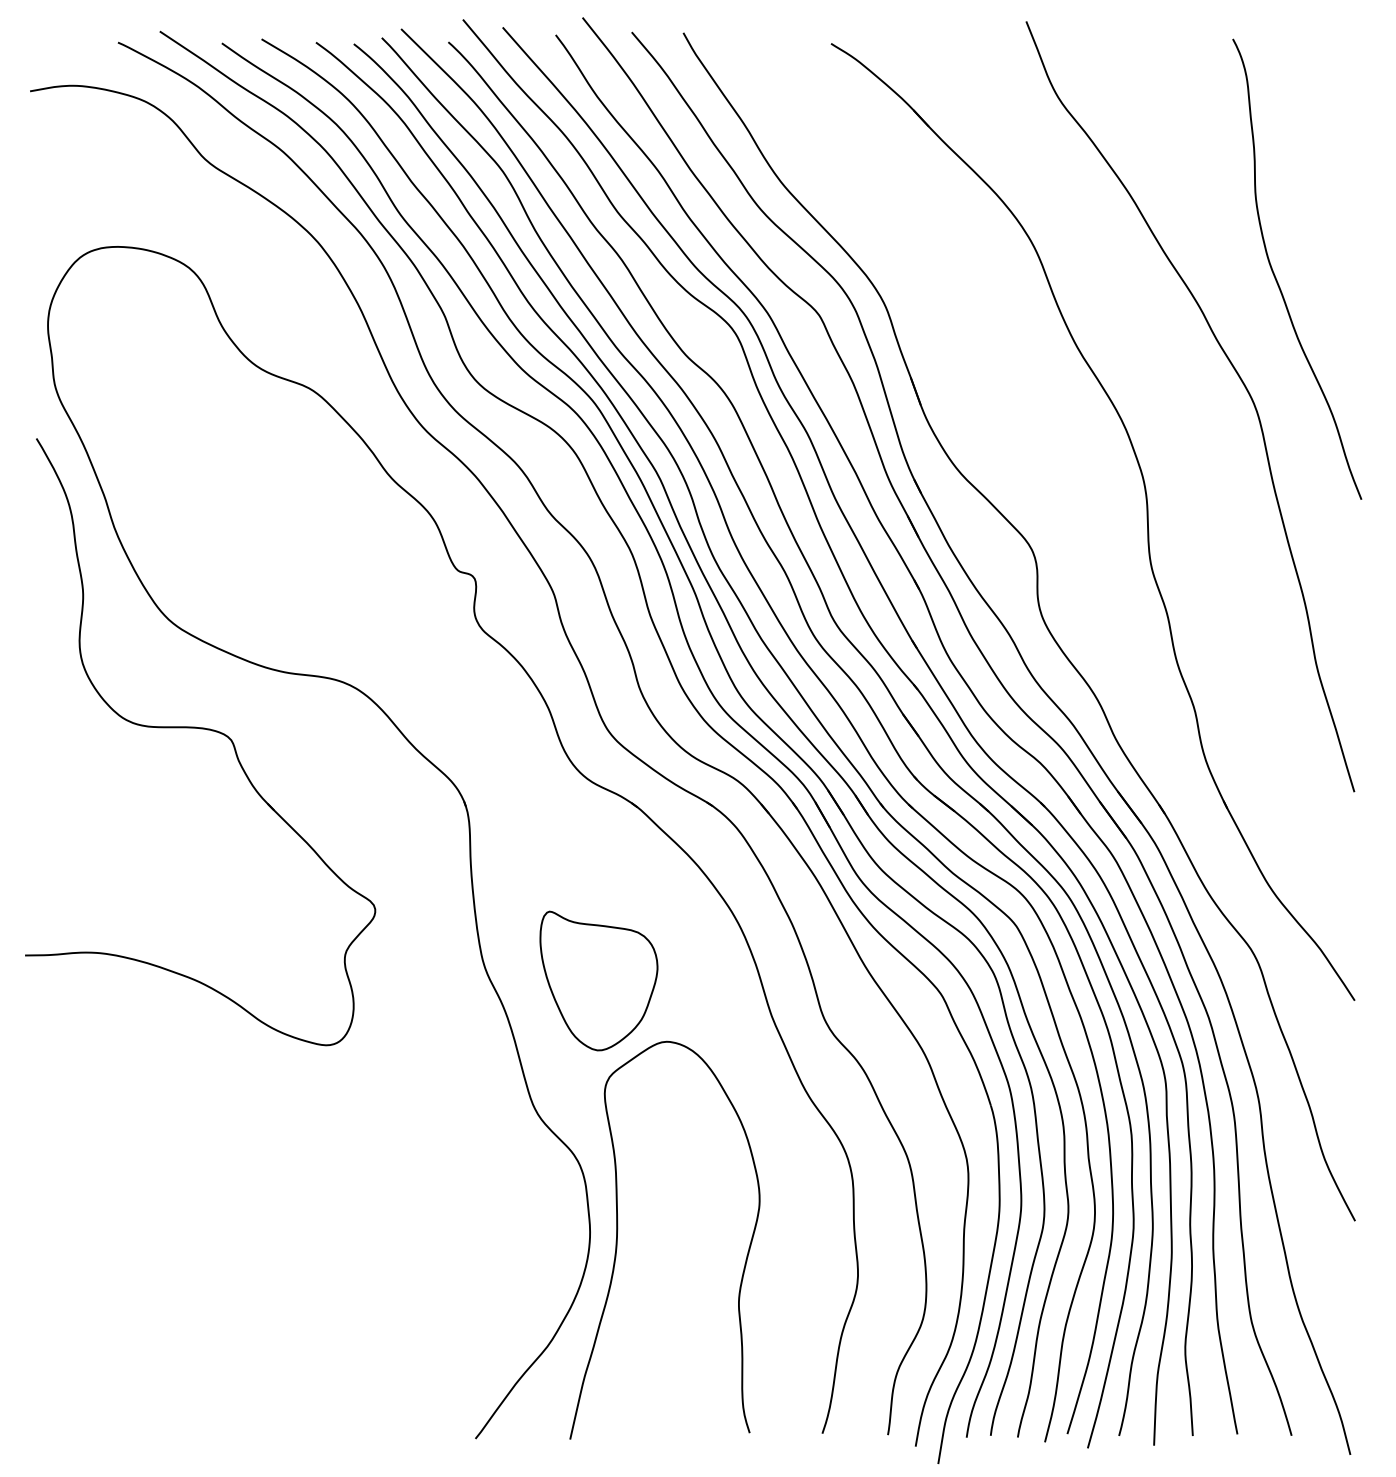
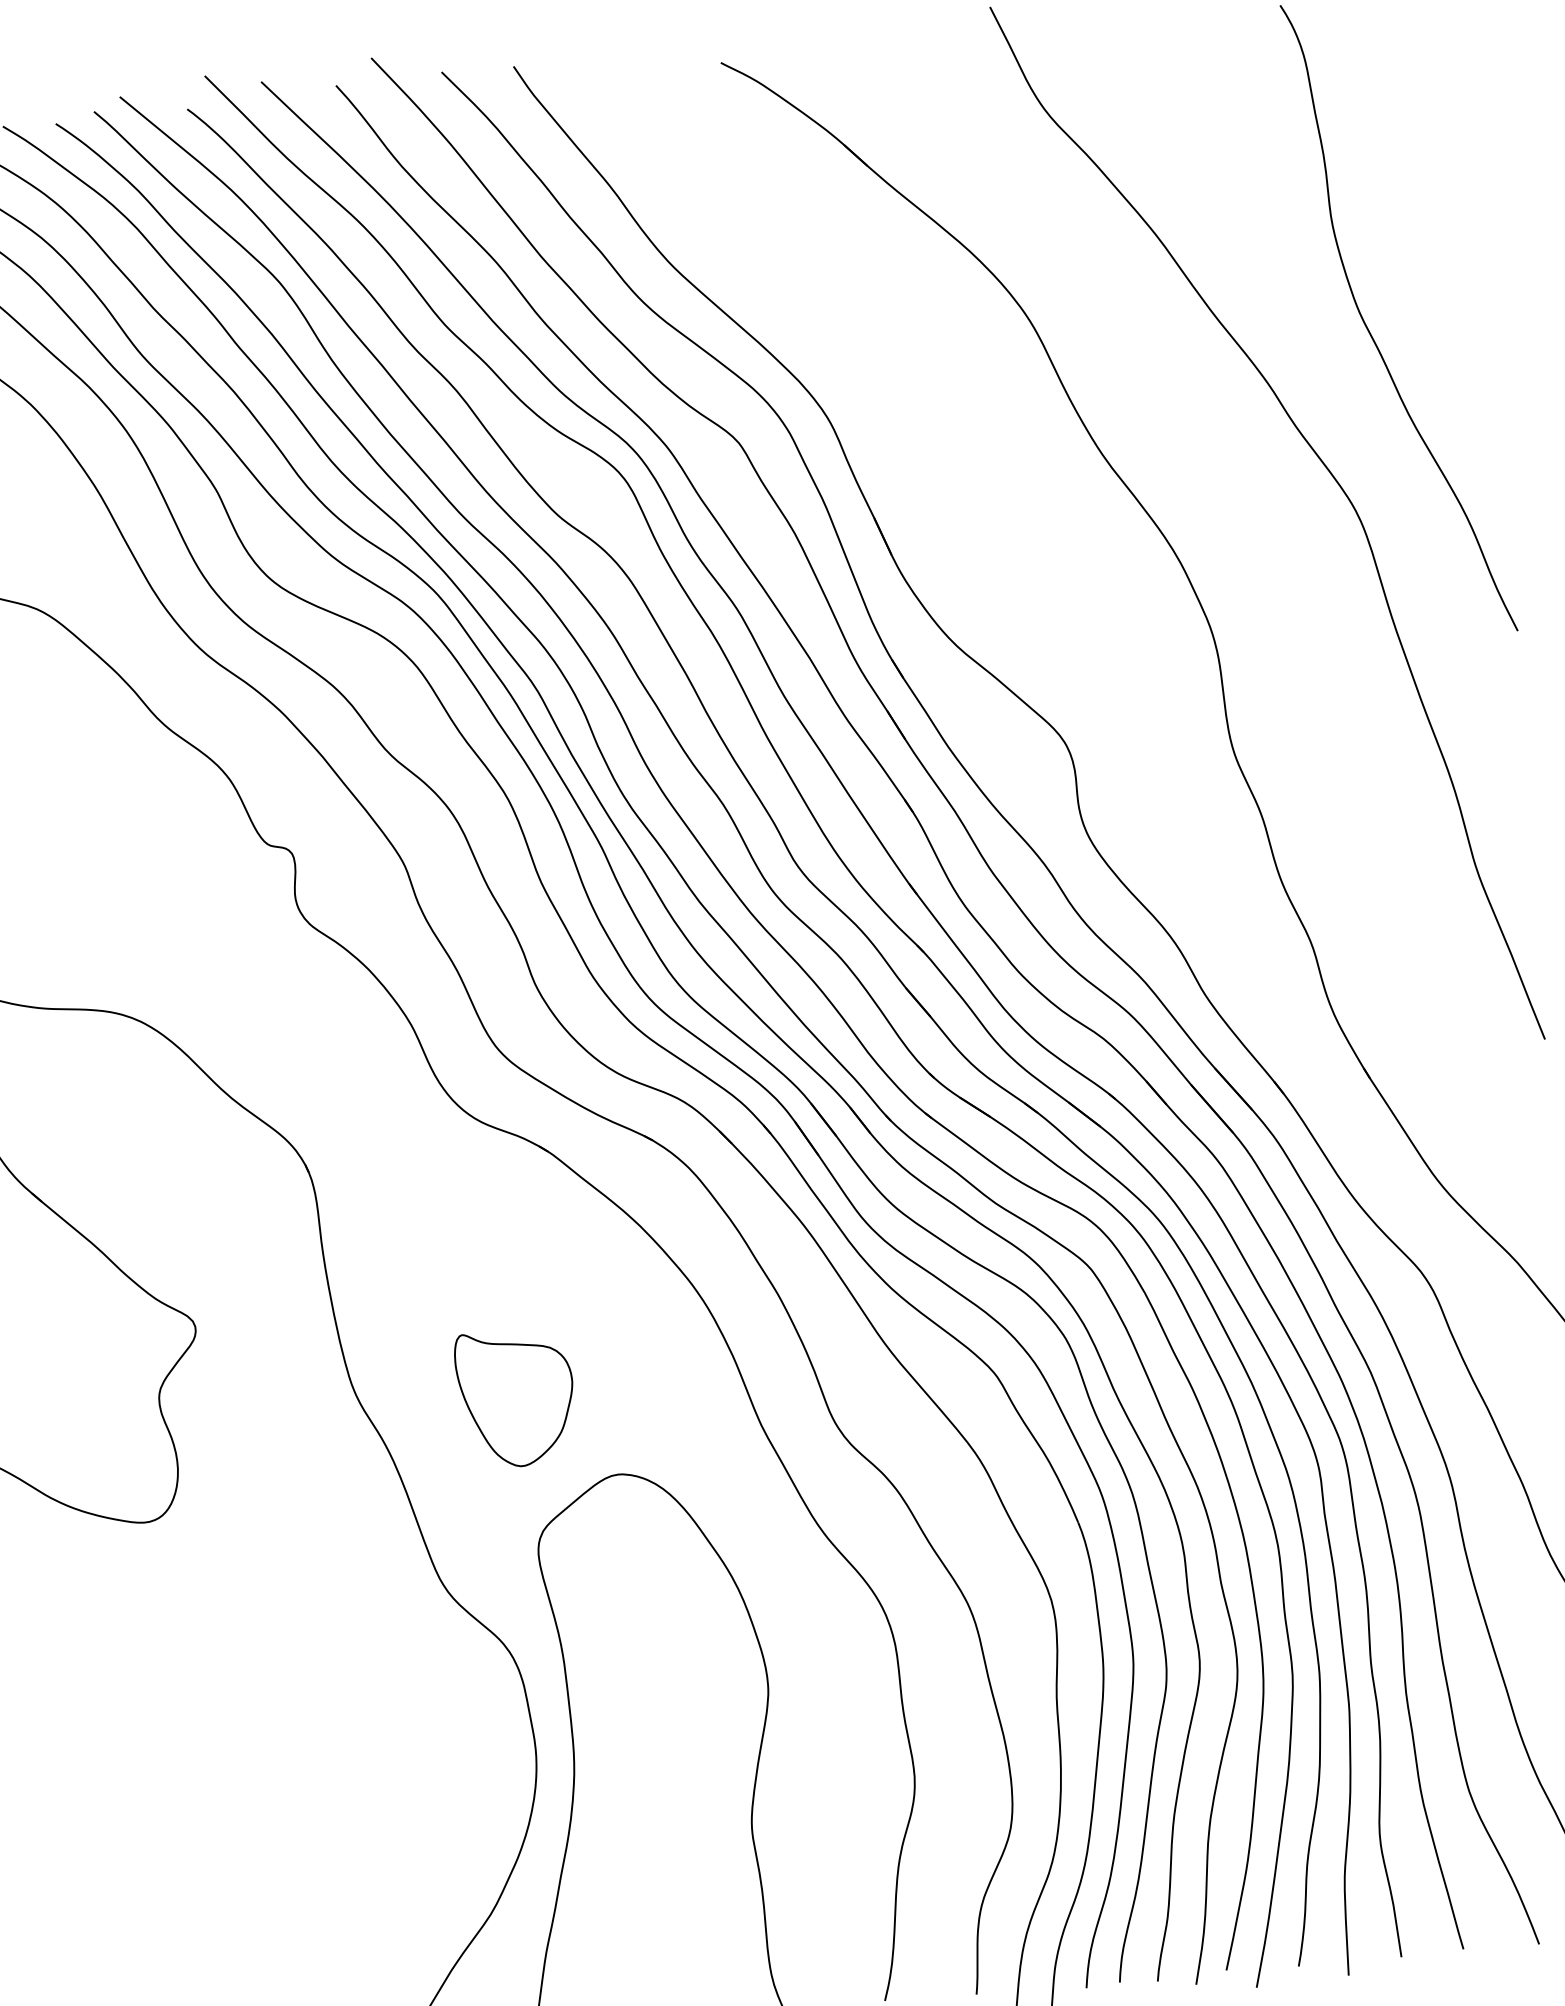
part: (598, 980) -> (515, 1397), size x0.7

